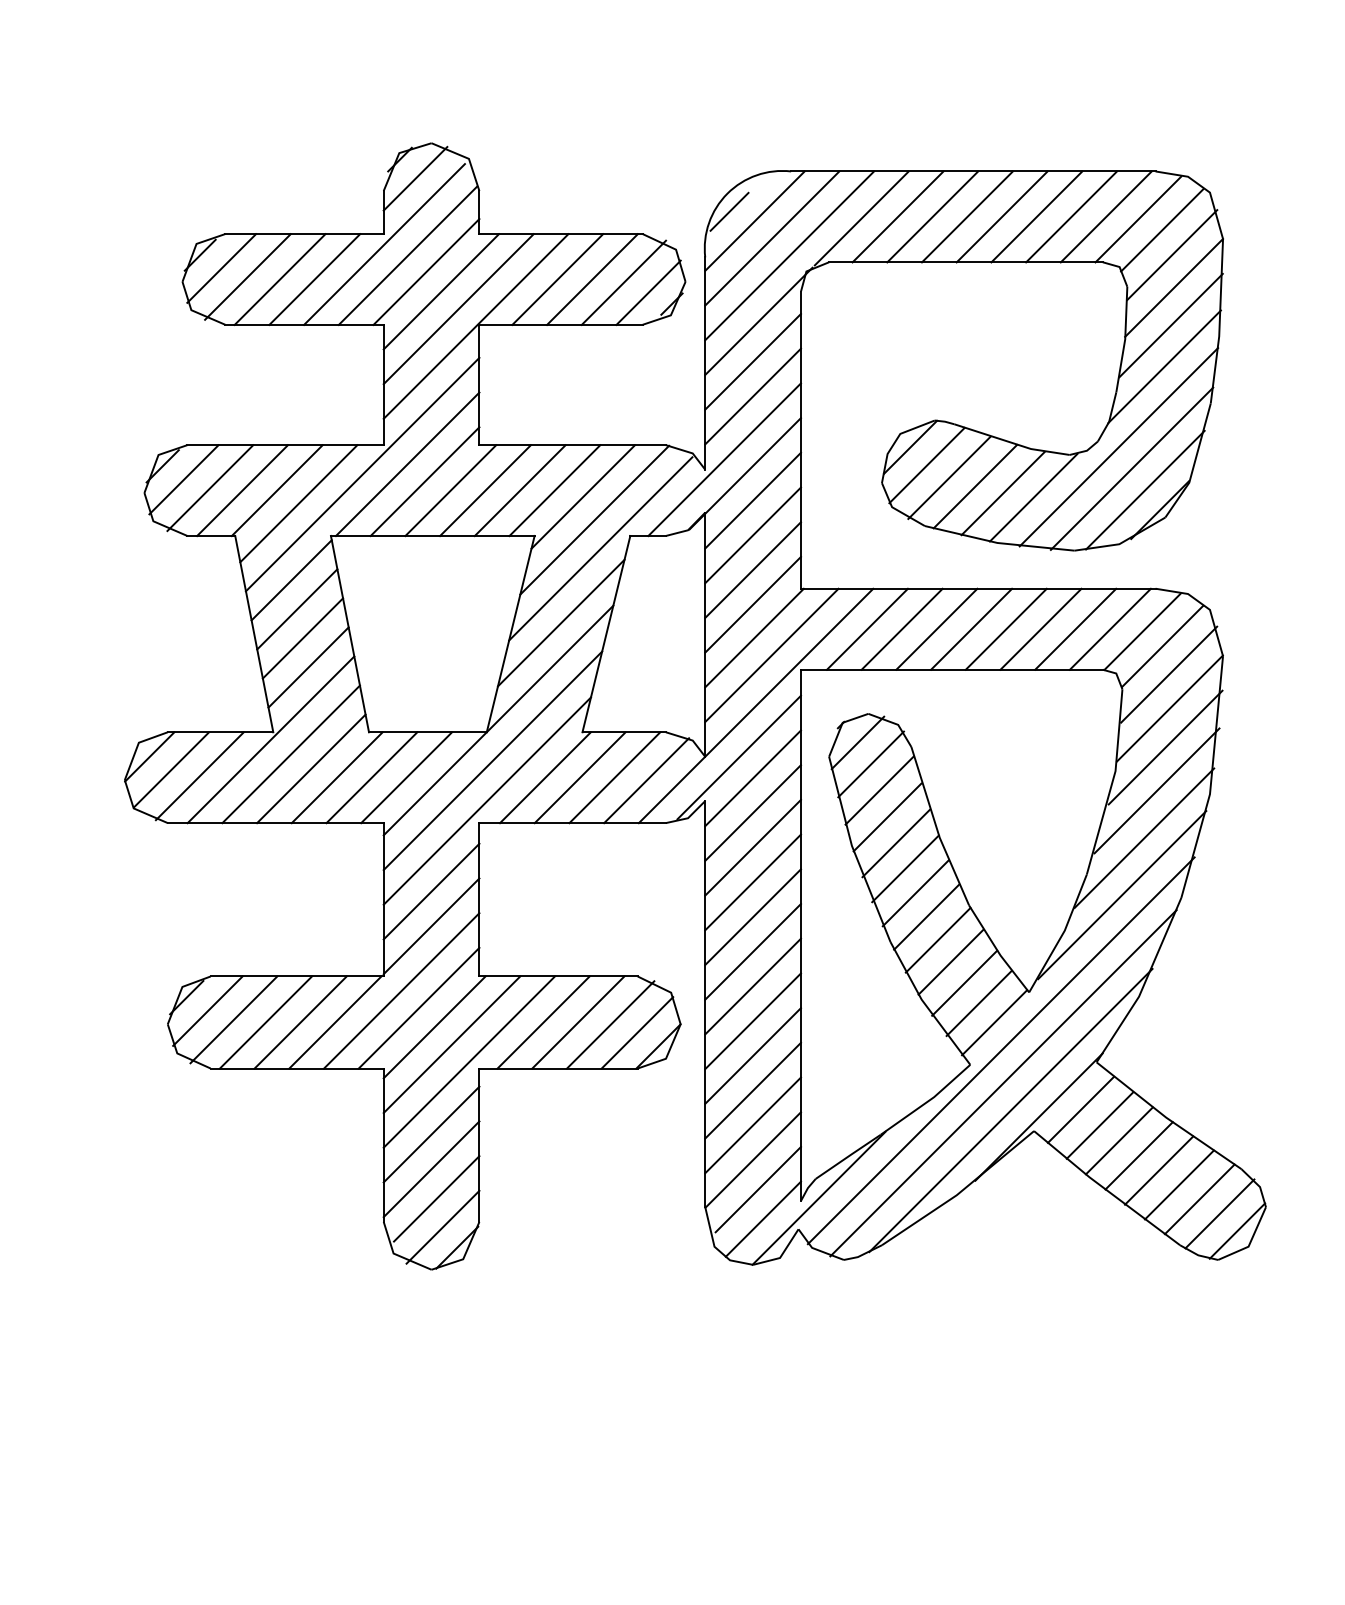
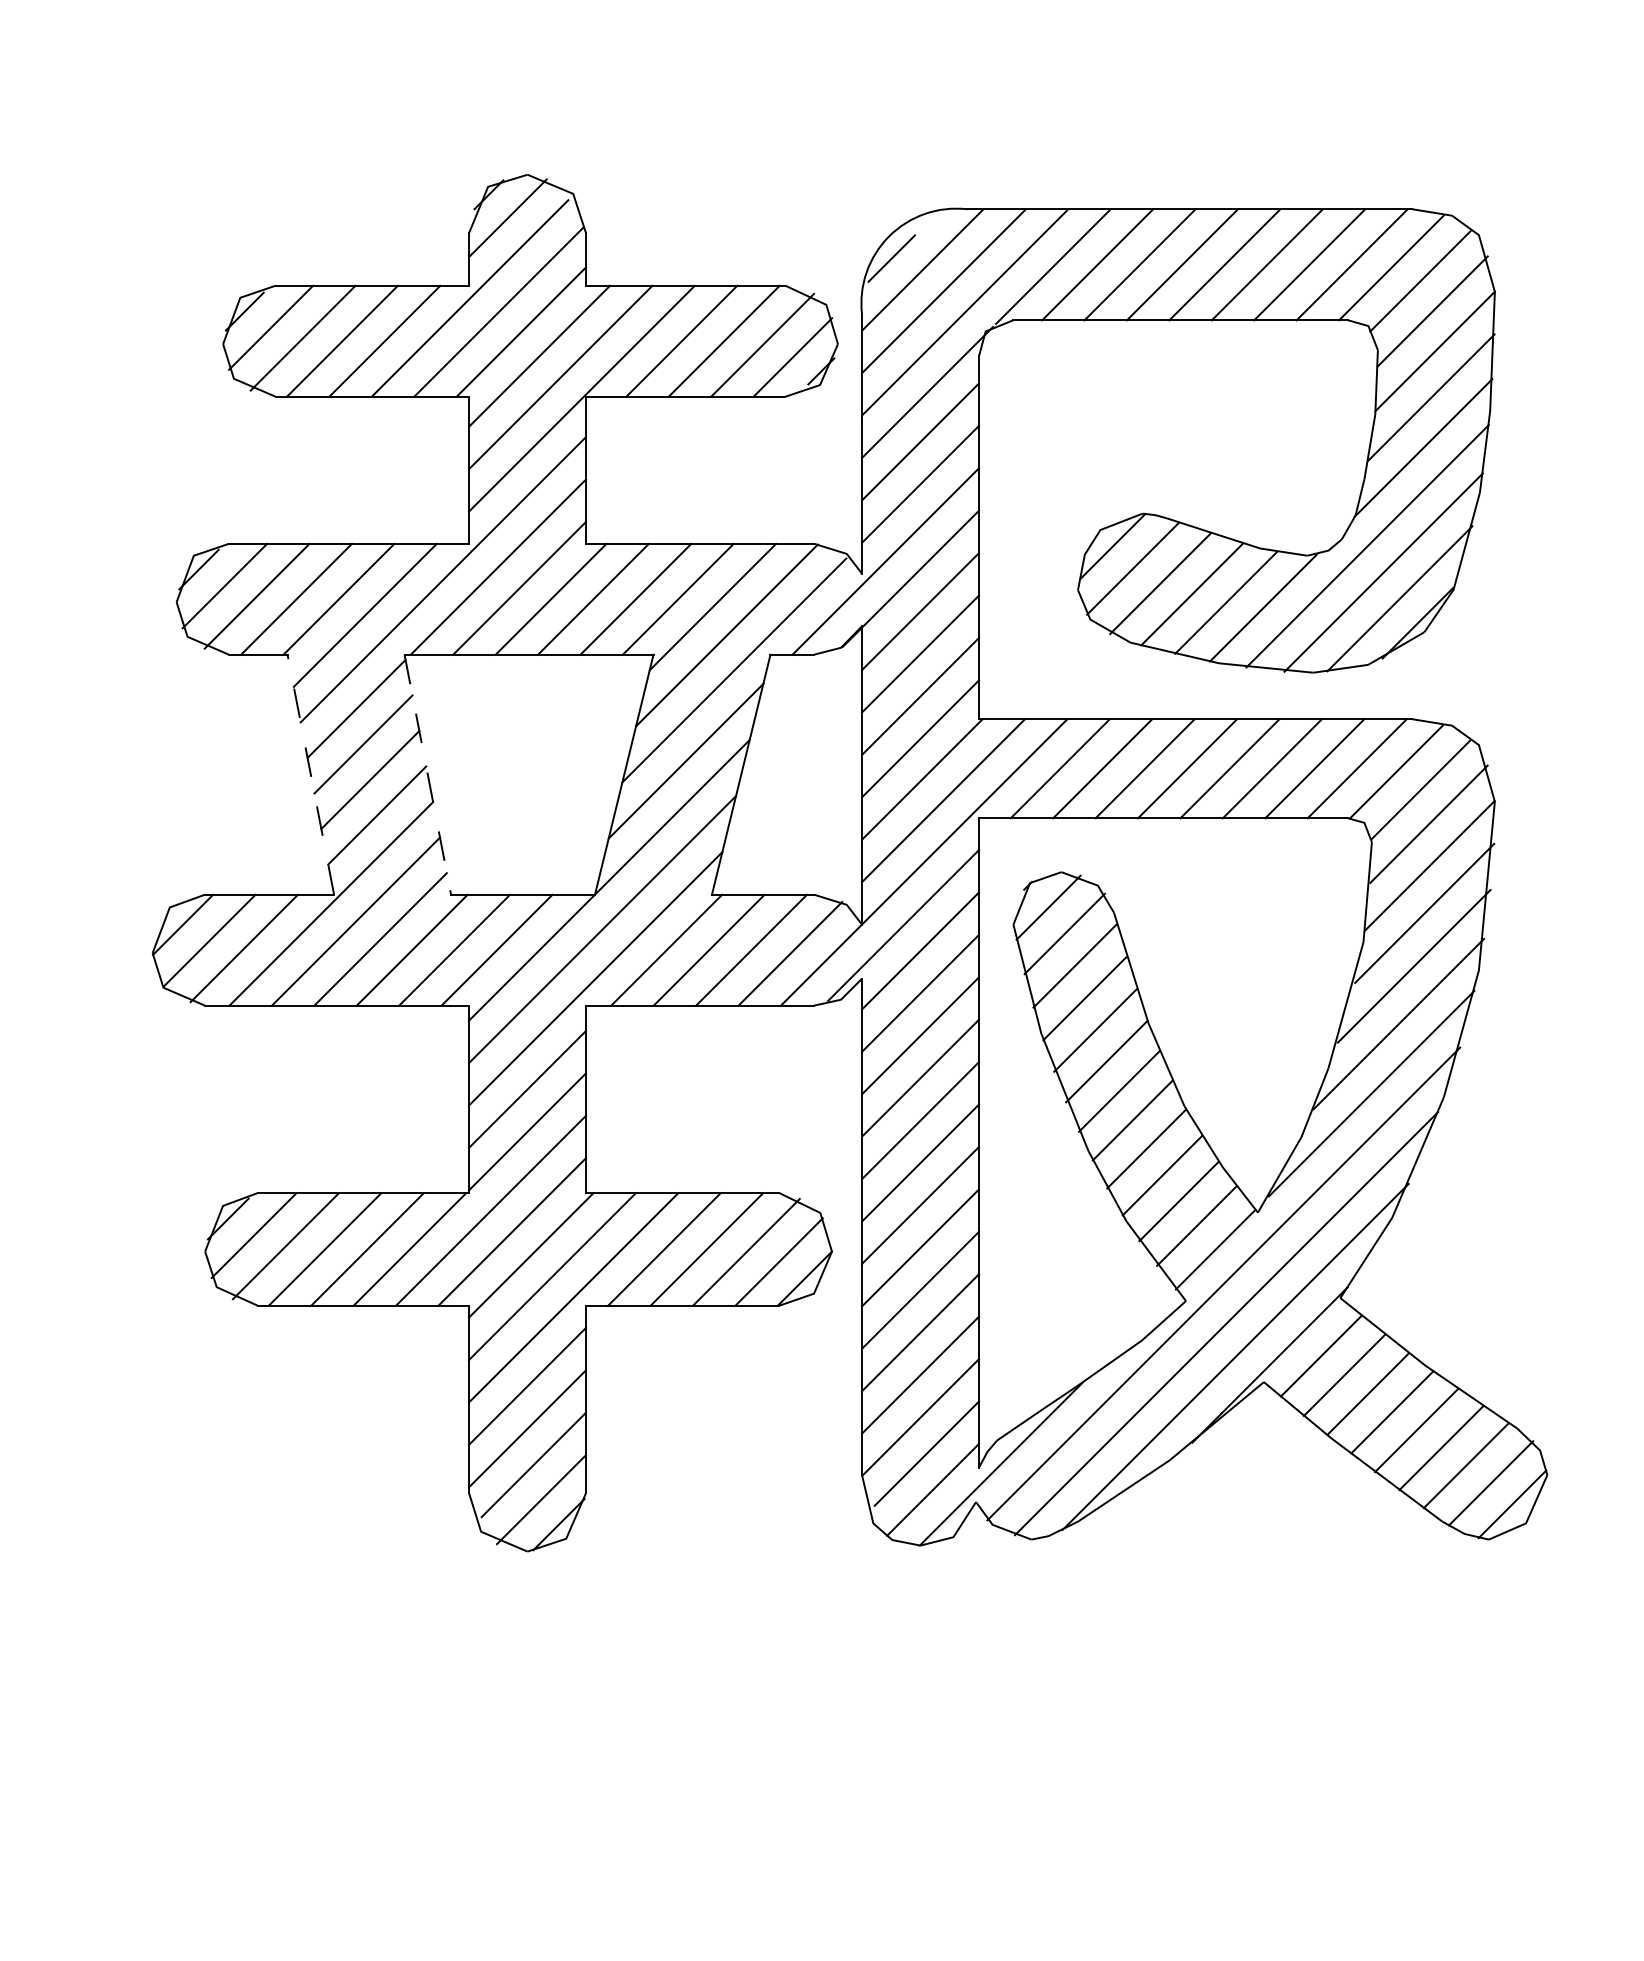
line: (253, 633) -> (310, 774), solid -> dashed
line: (349, 634) -> (427, 775), solid -> dashed

